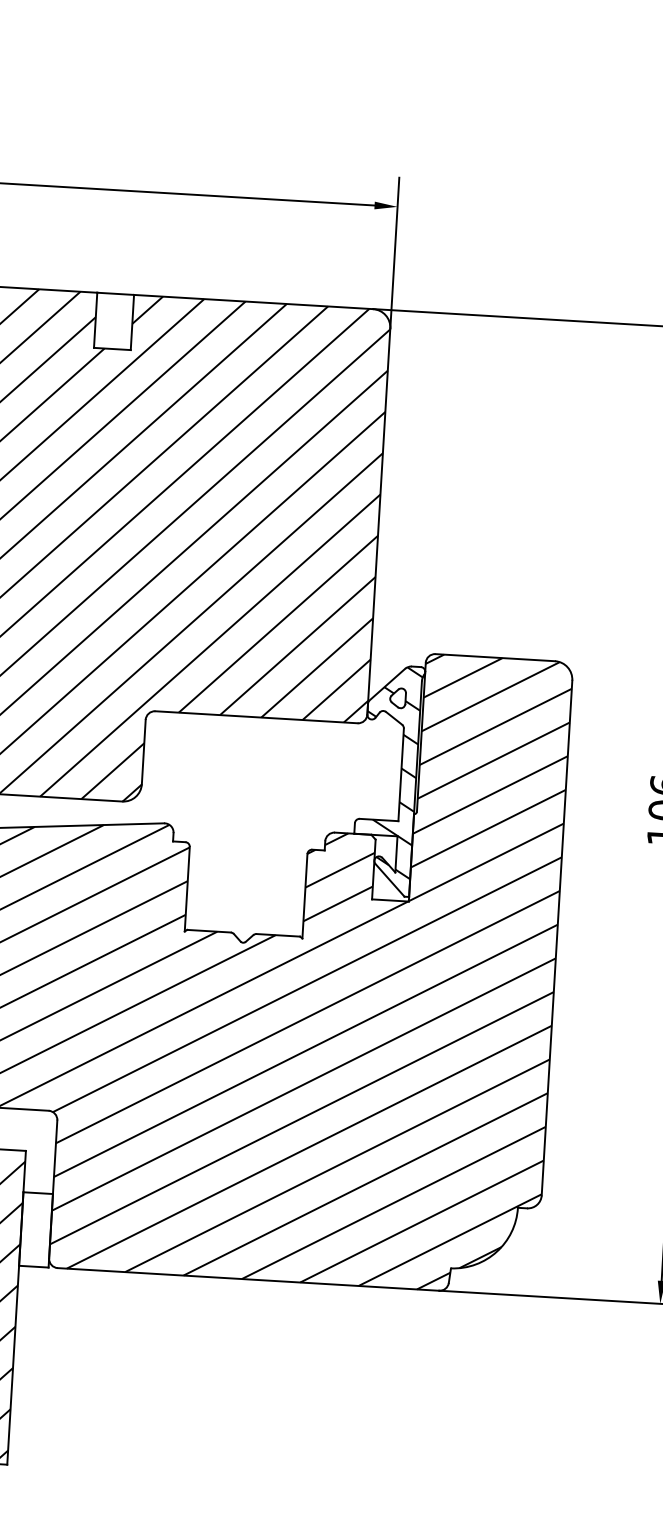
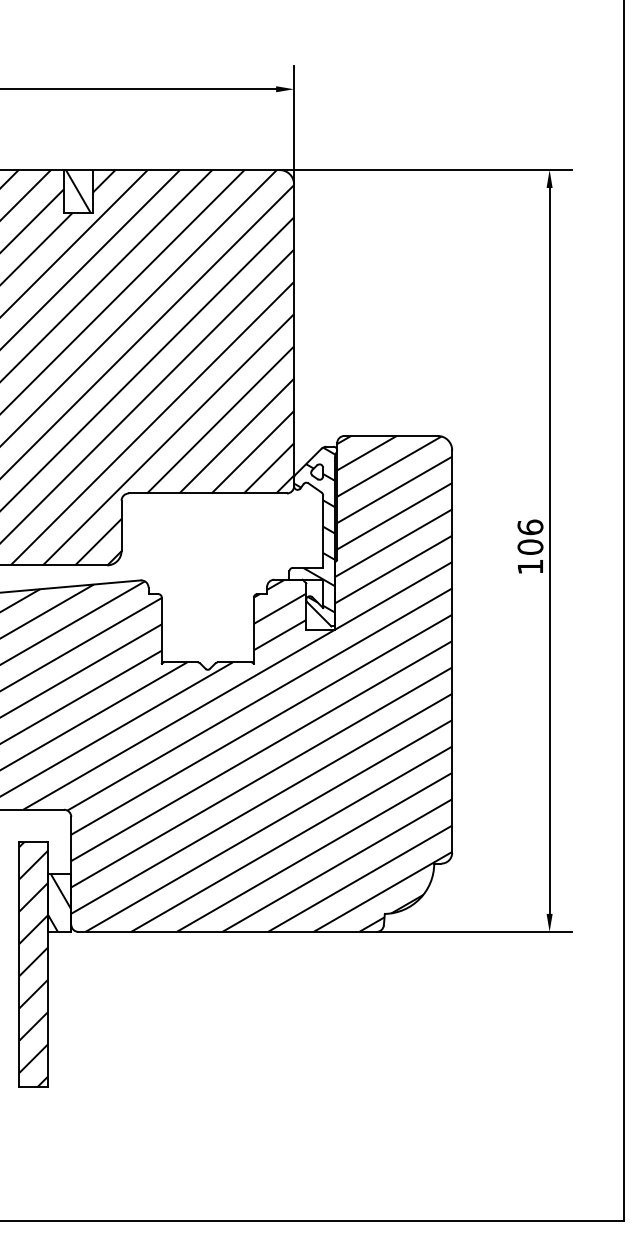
hatch: (114, 321) -> (78, 191), added
hatch: (35, 1229) -> (59, 902), added

